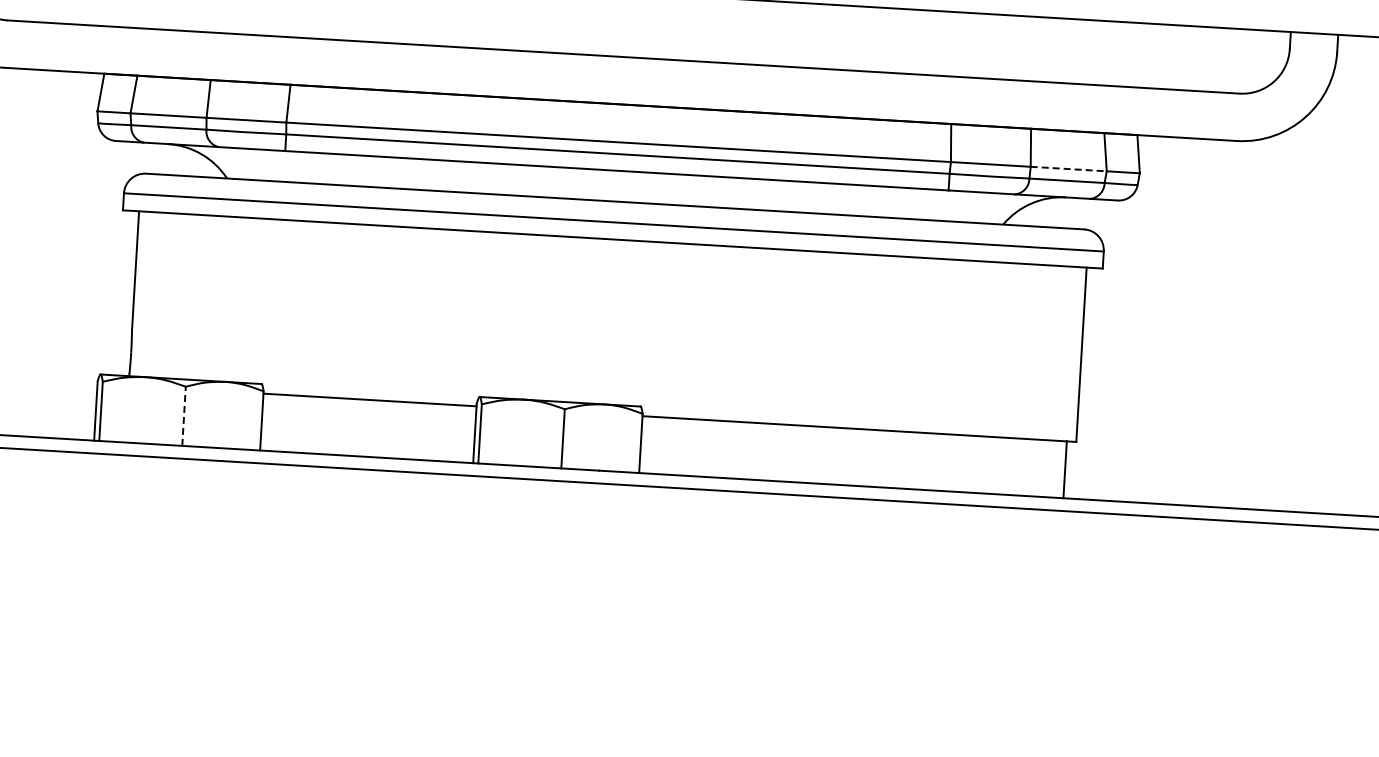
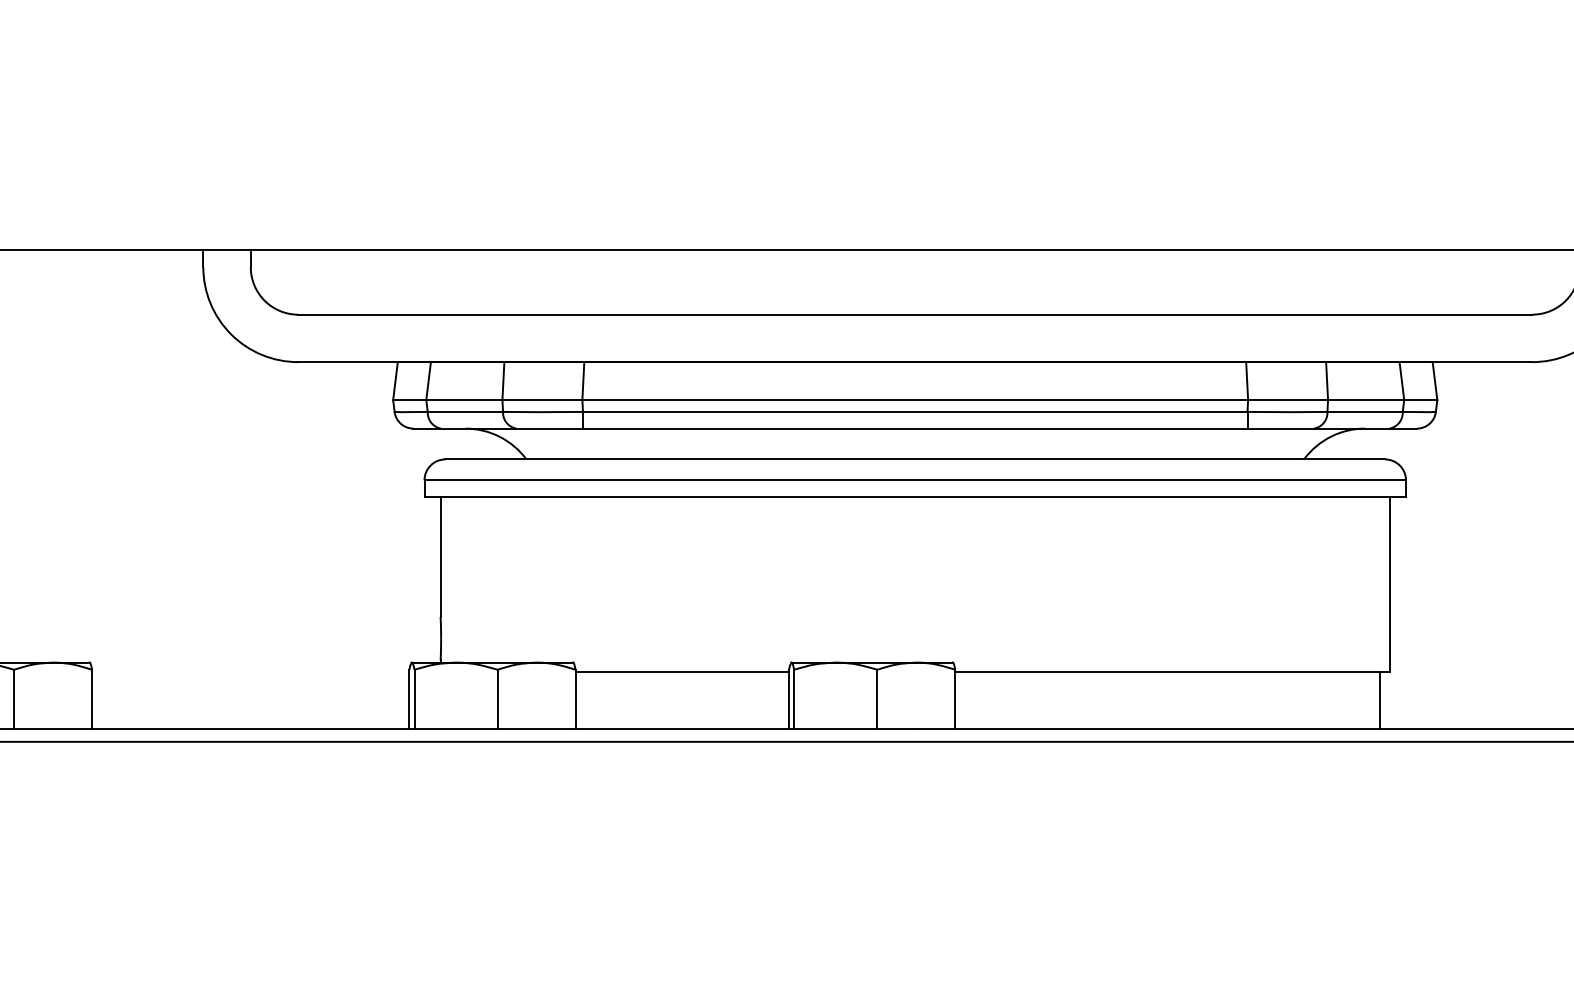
line: (1069, 169) -> (1366, 400), dashed -> solid
line: (183, 416) -> (497, 699), dashed -> solid

